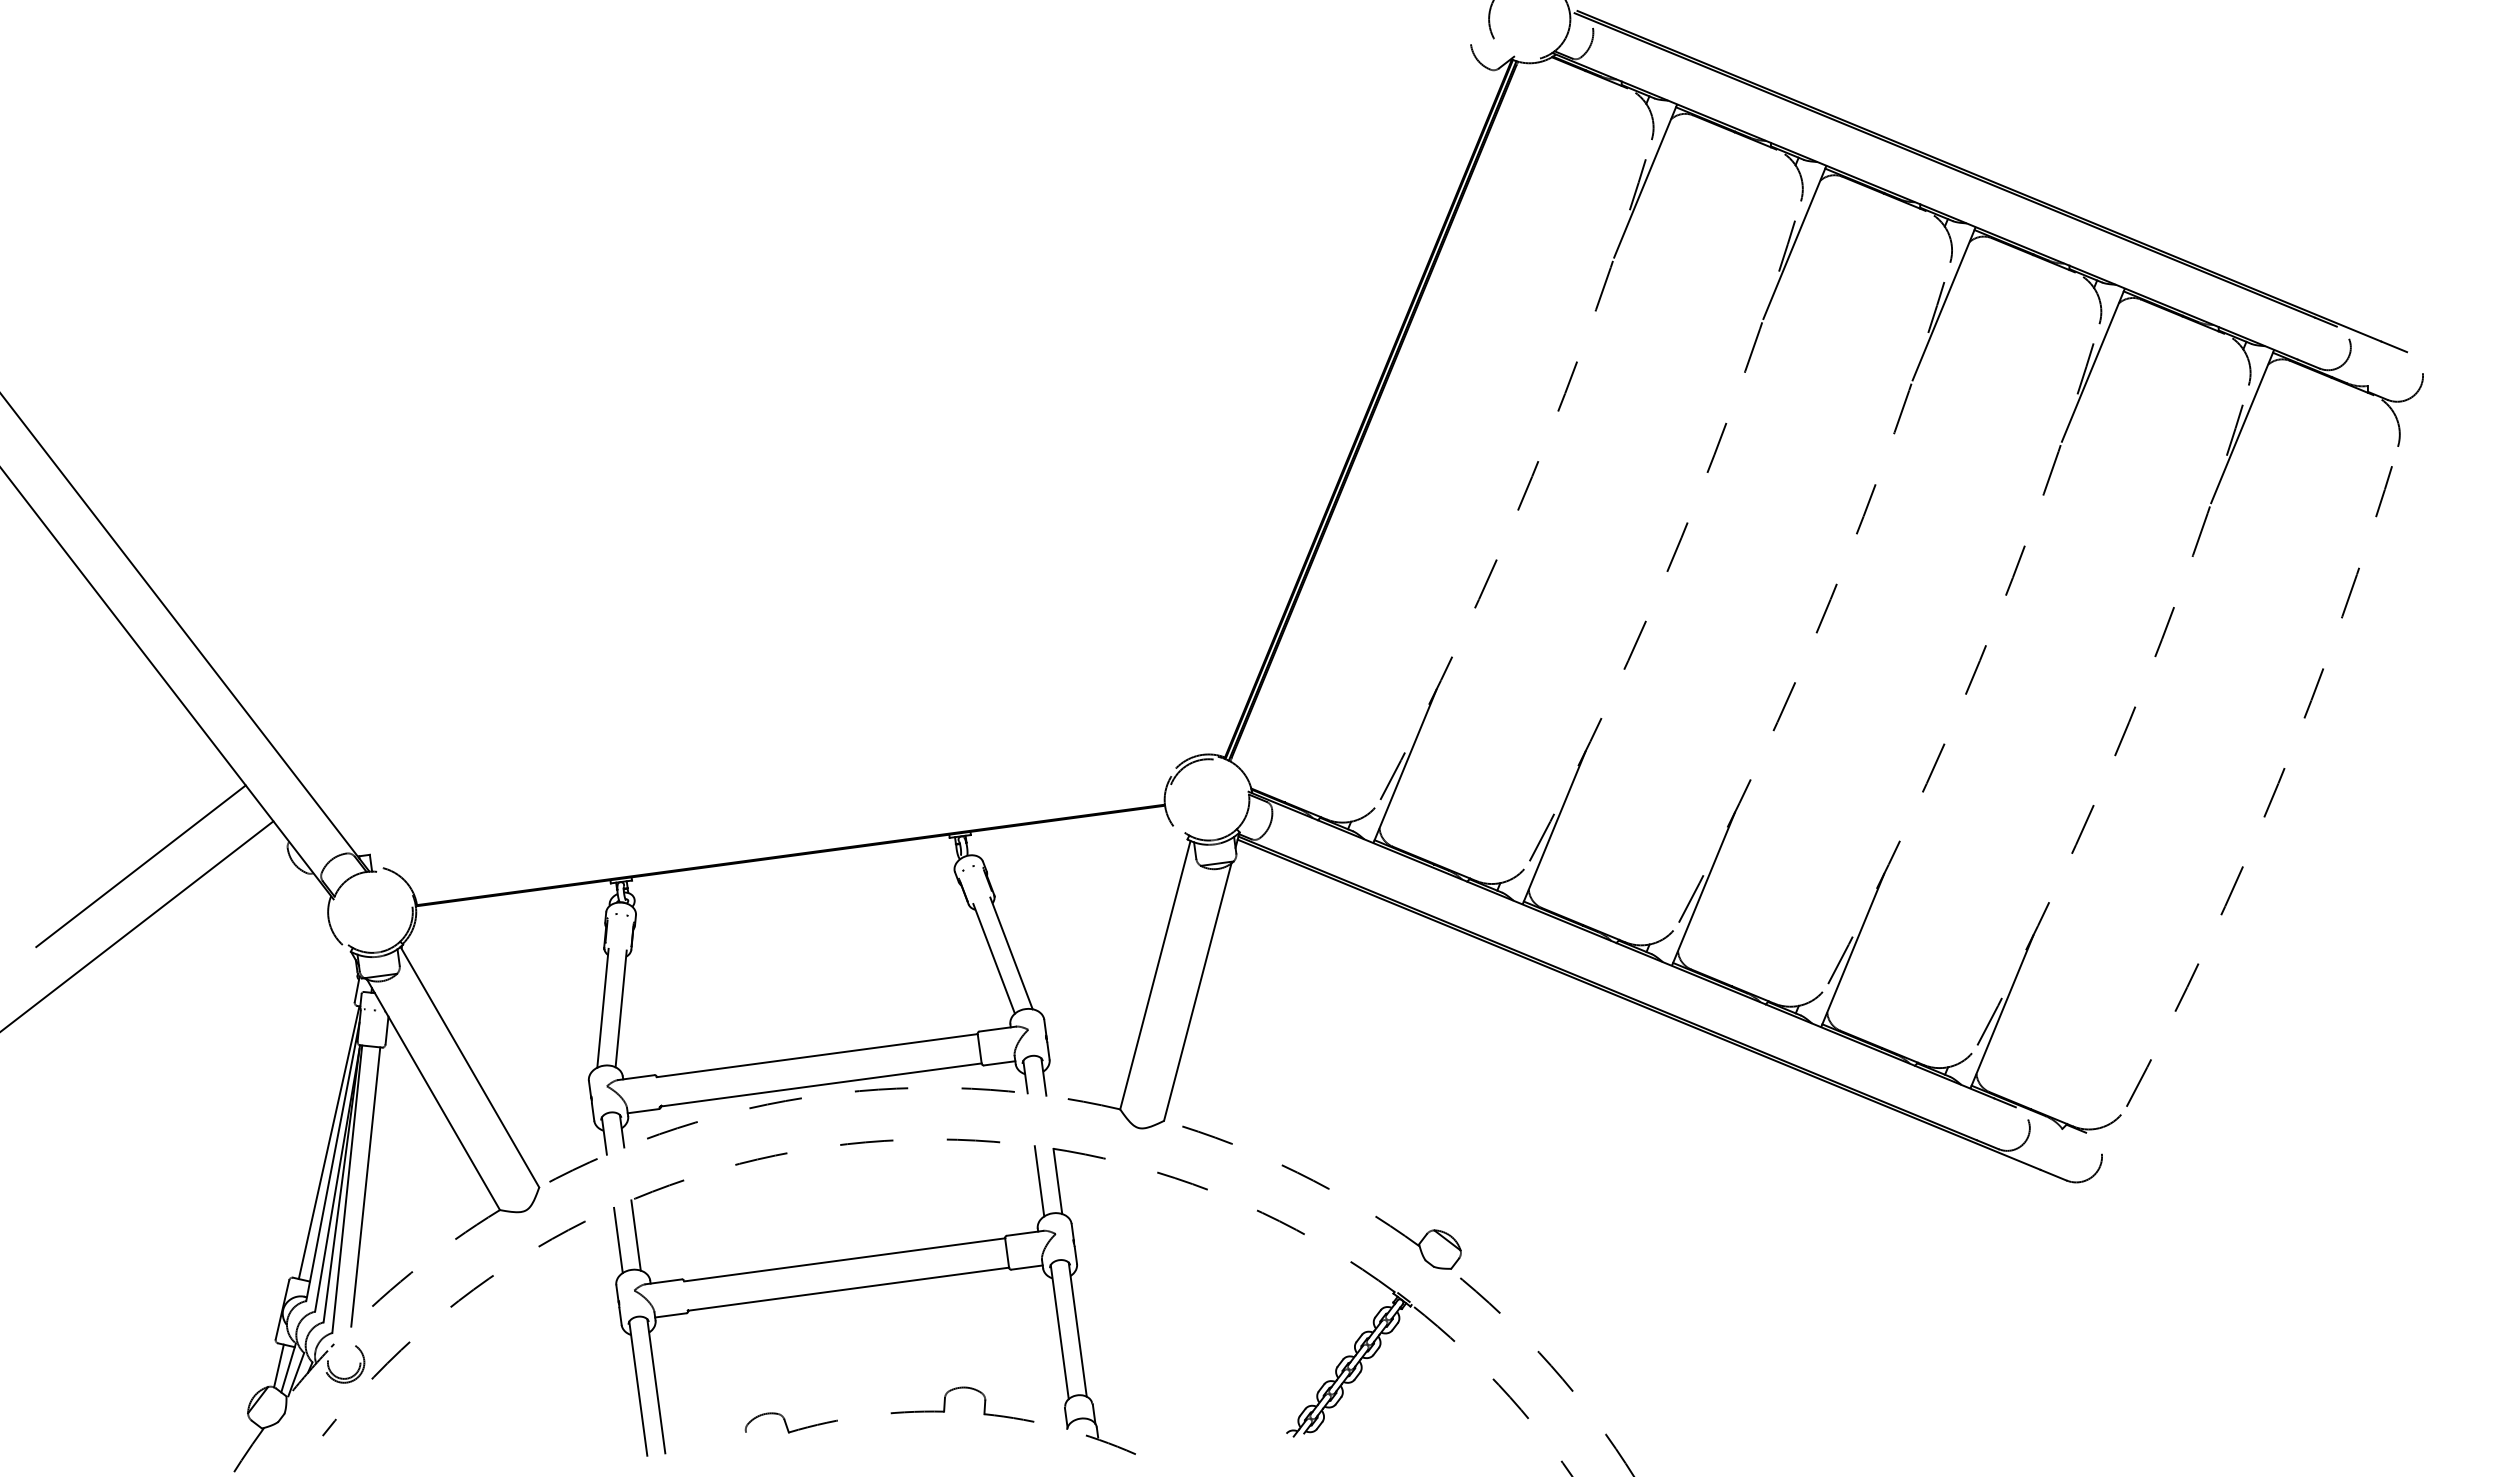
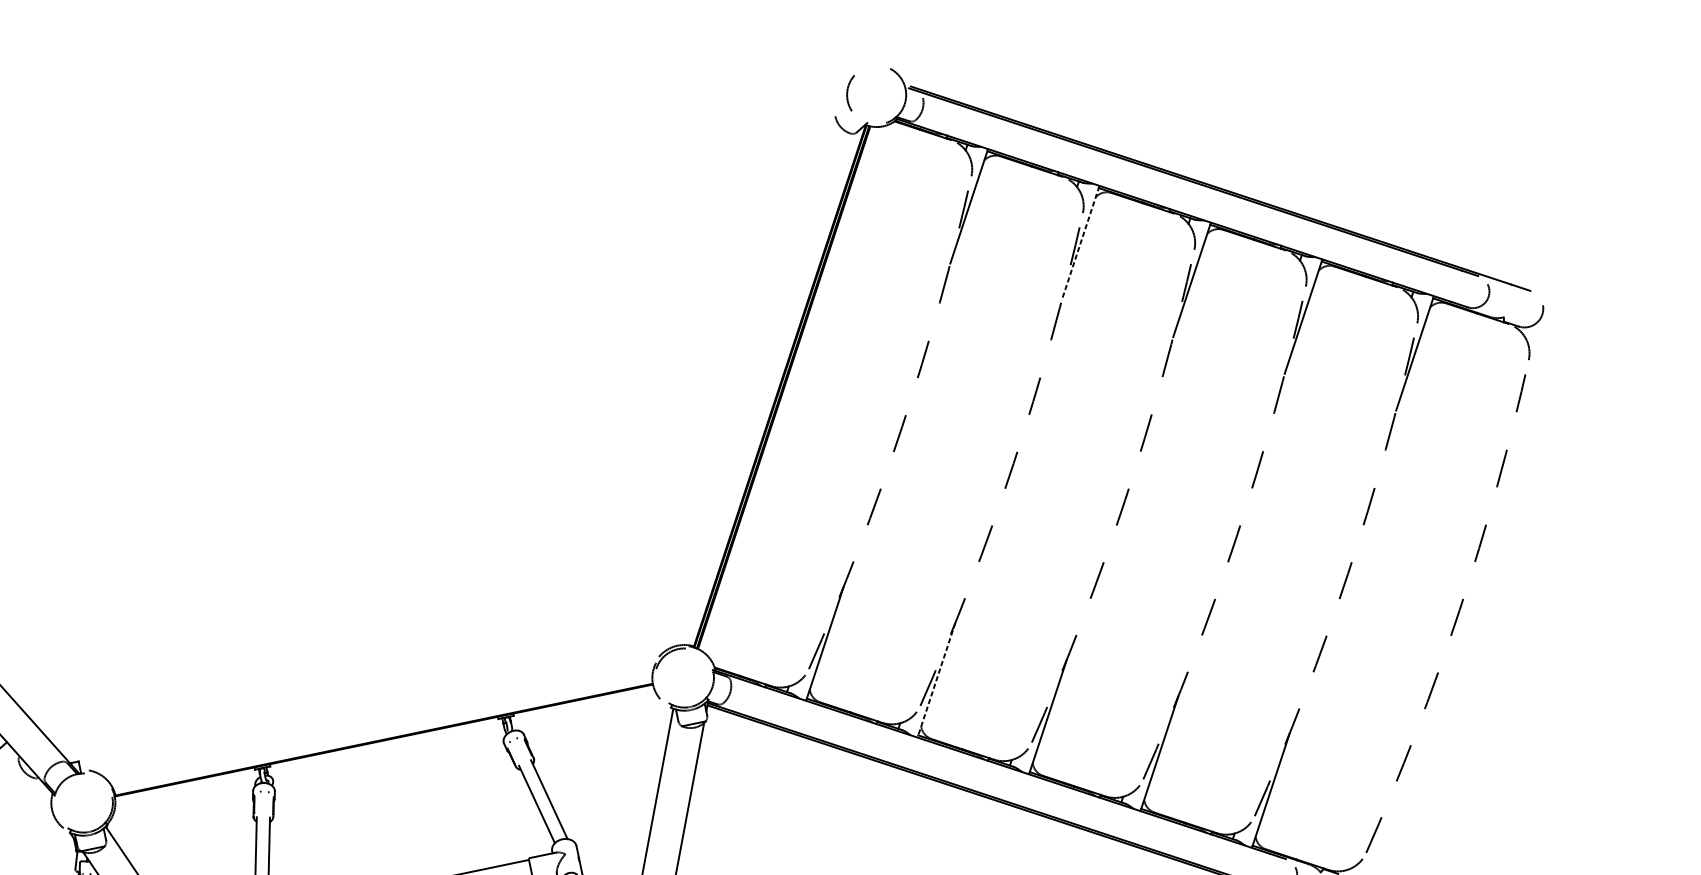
line: (1794, 242) -> (1080, 243), solid -> dashed
line: (1554, 827) -> (936, 680), solid -> dashed

